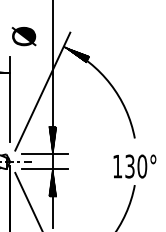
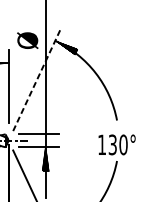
text: (23, 36) -> (27, 40), moved
line: (43, 91) -> (37, 79), solid -> dashed
hatch: (52, 140) -> (45, 122), removed

